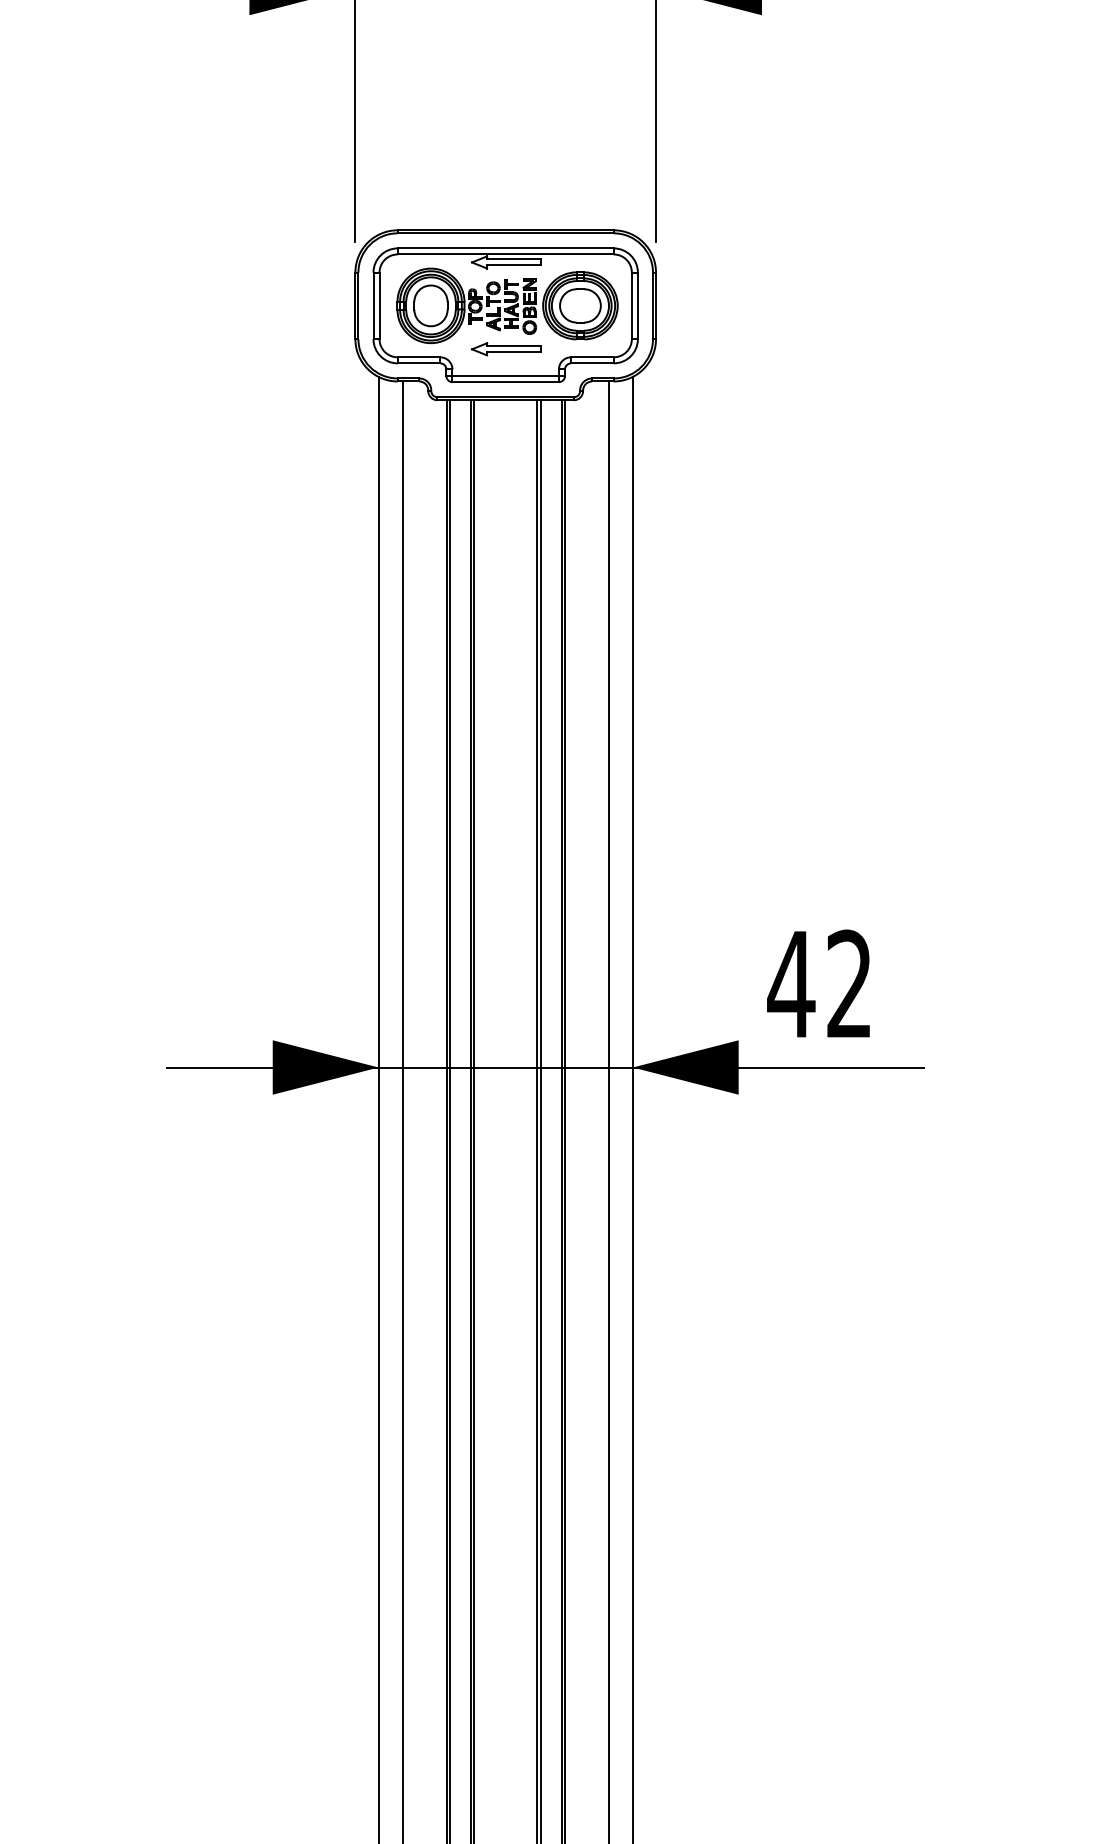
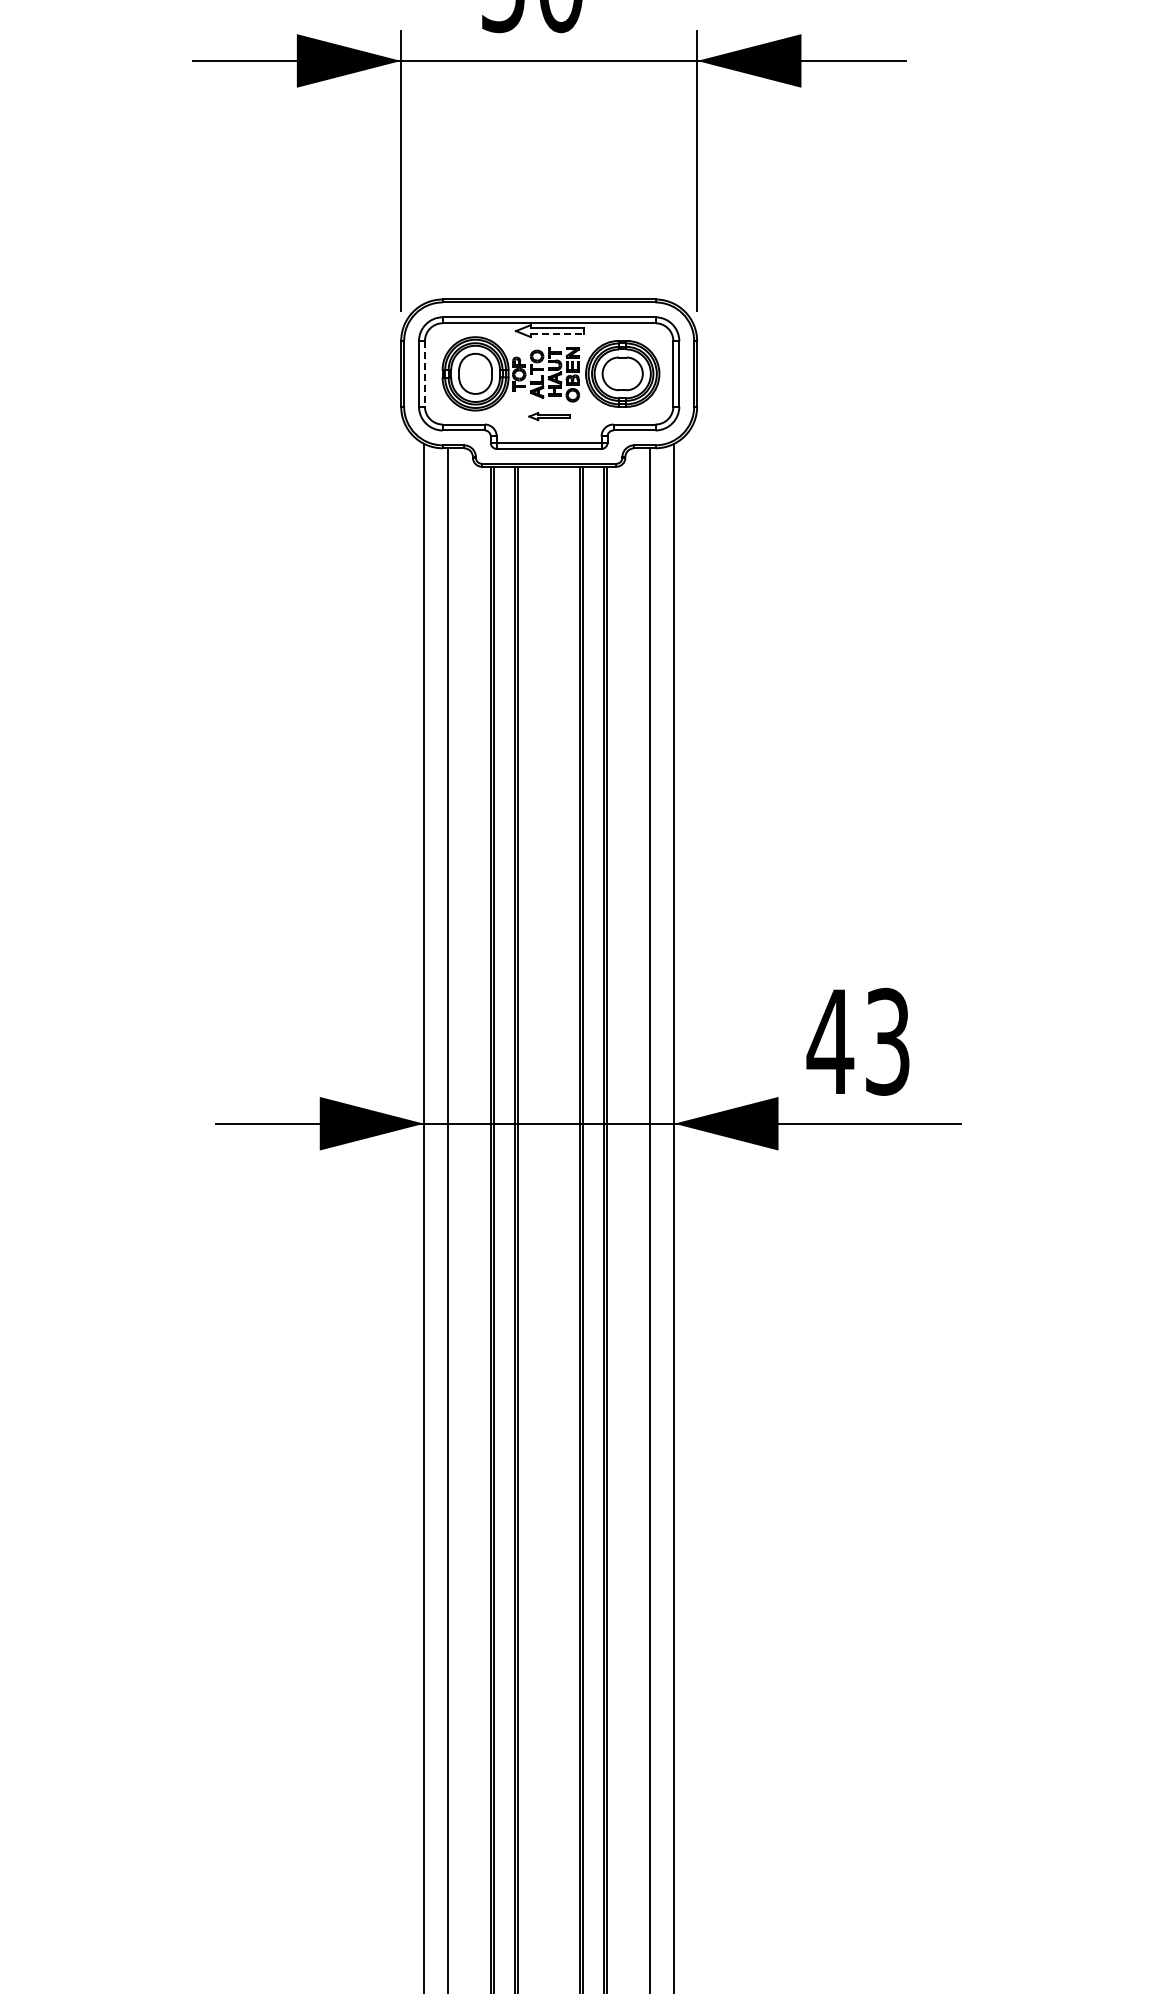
line: (514, 265) -> (557, 334), solid -> dashed
line: (379, 305) -> (424, 373), solid -> dashed
part: (506, 349) -> (549, 416), size x0.6
text: (849, 983) -> (887, 1041), 42 -> 43

